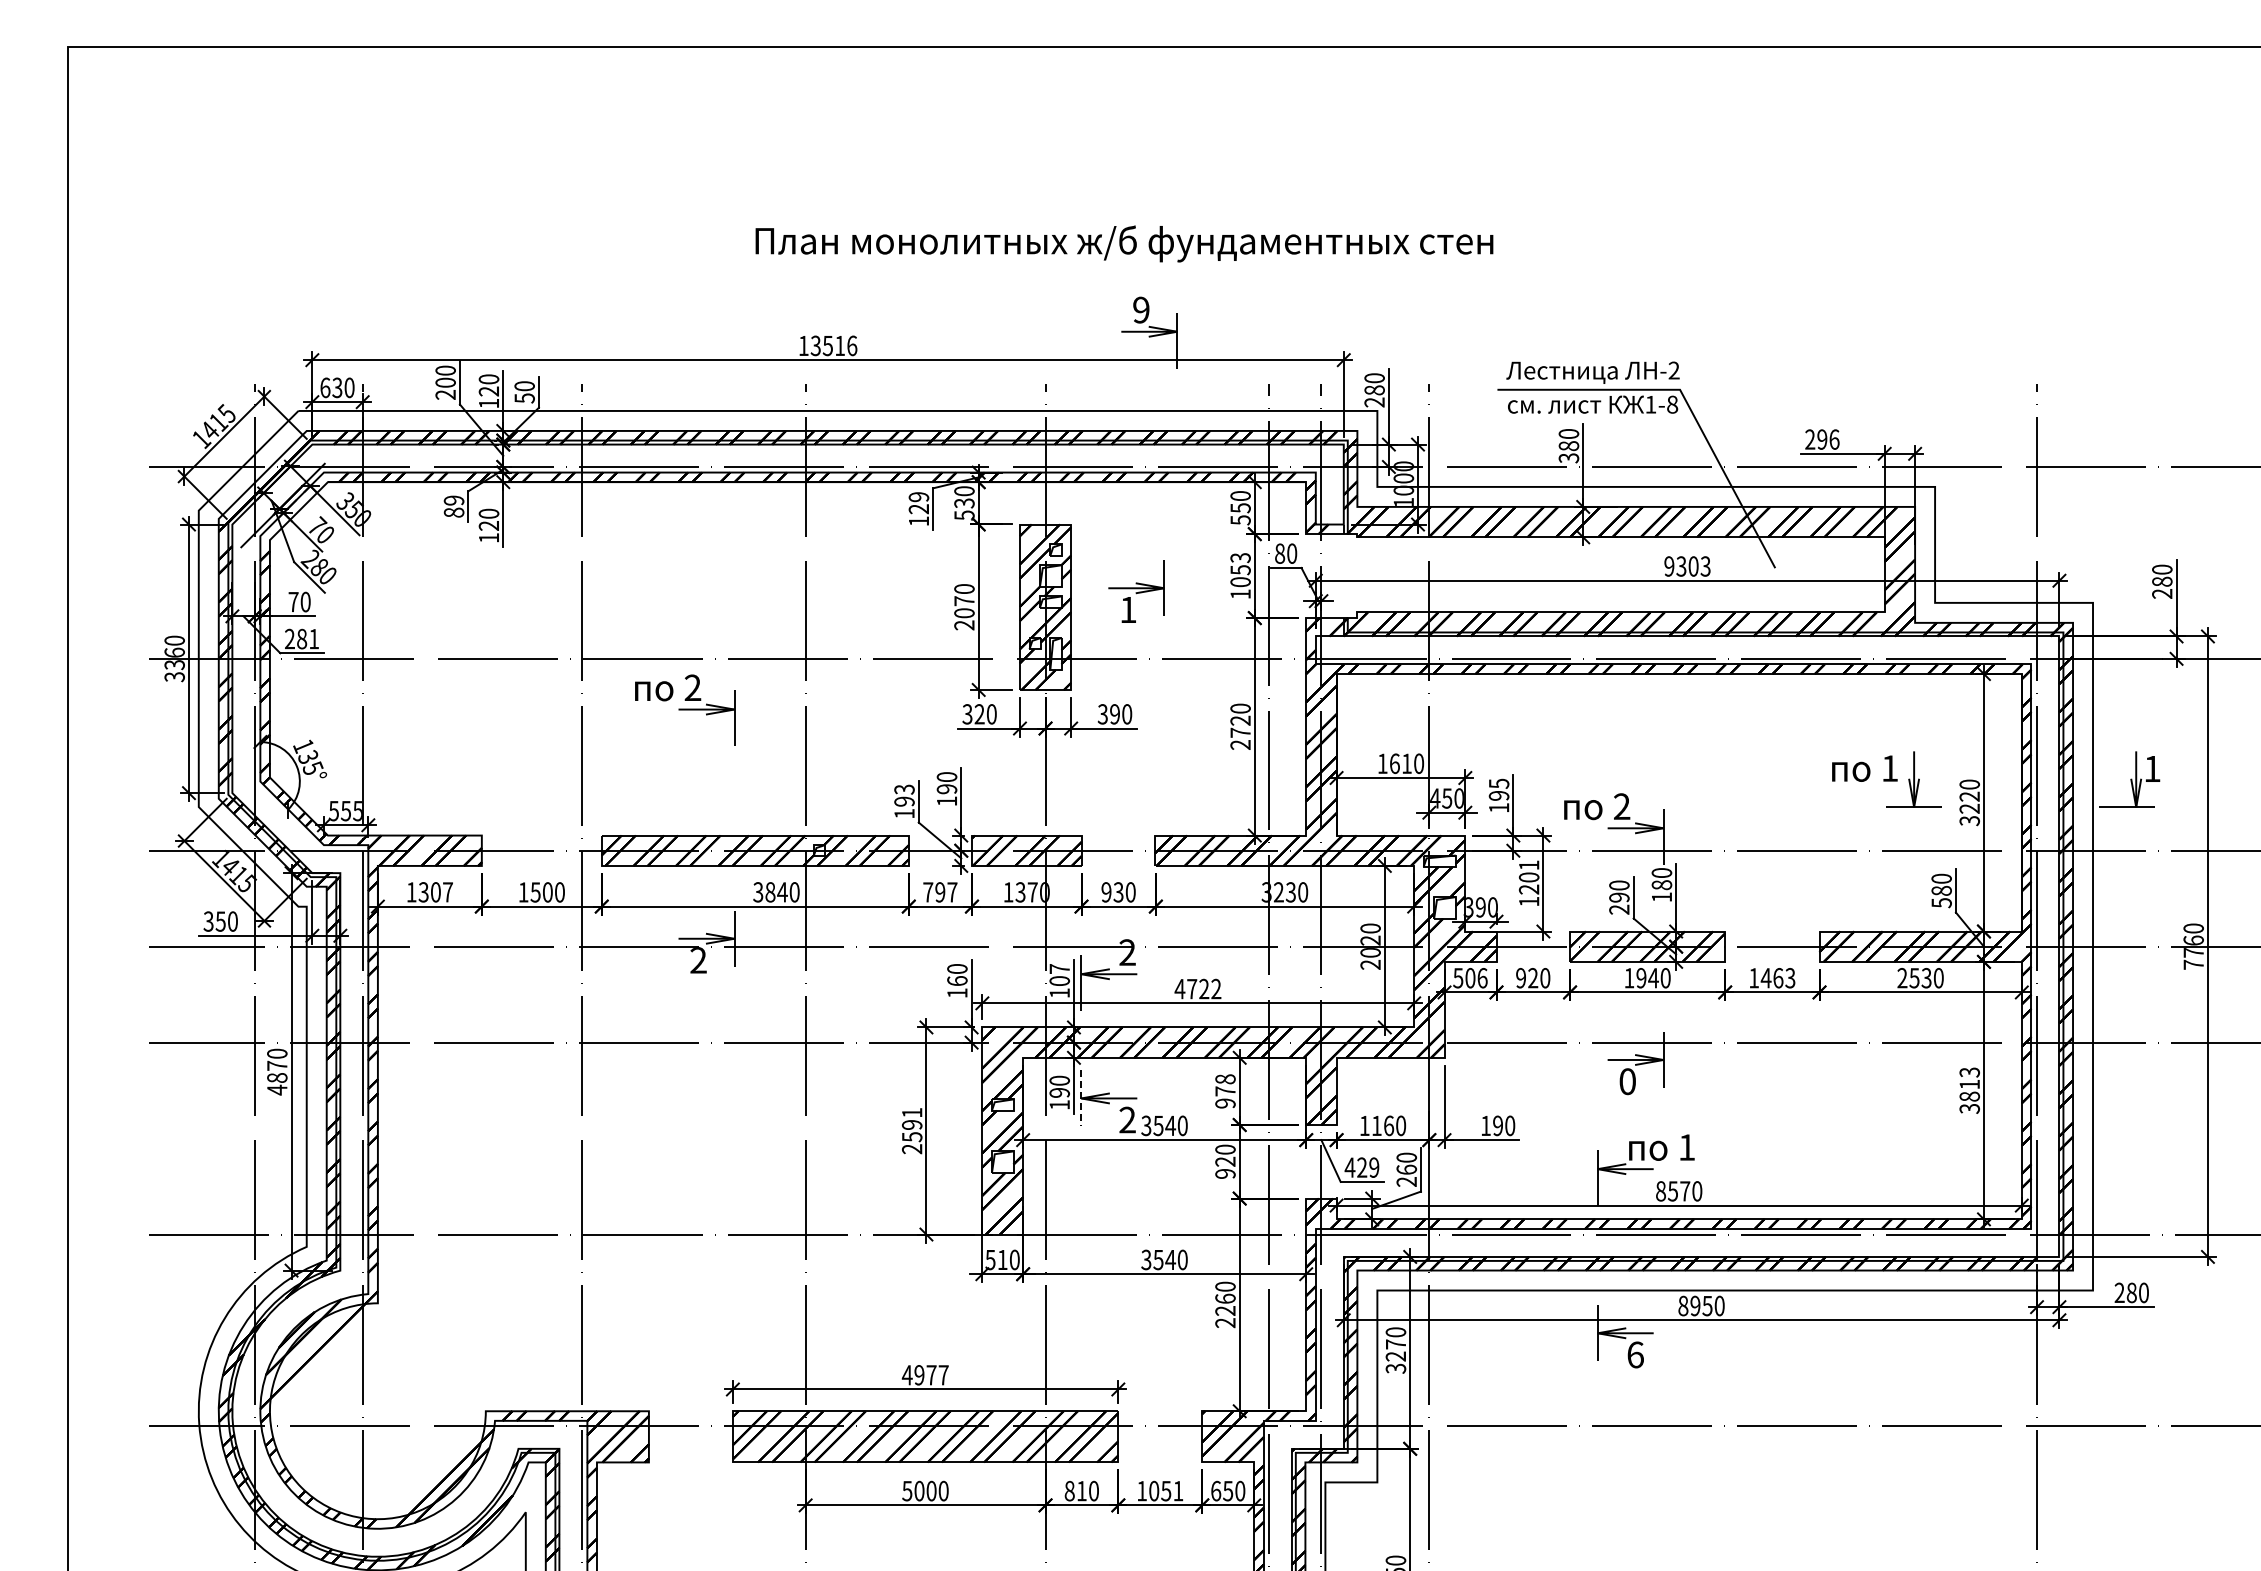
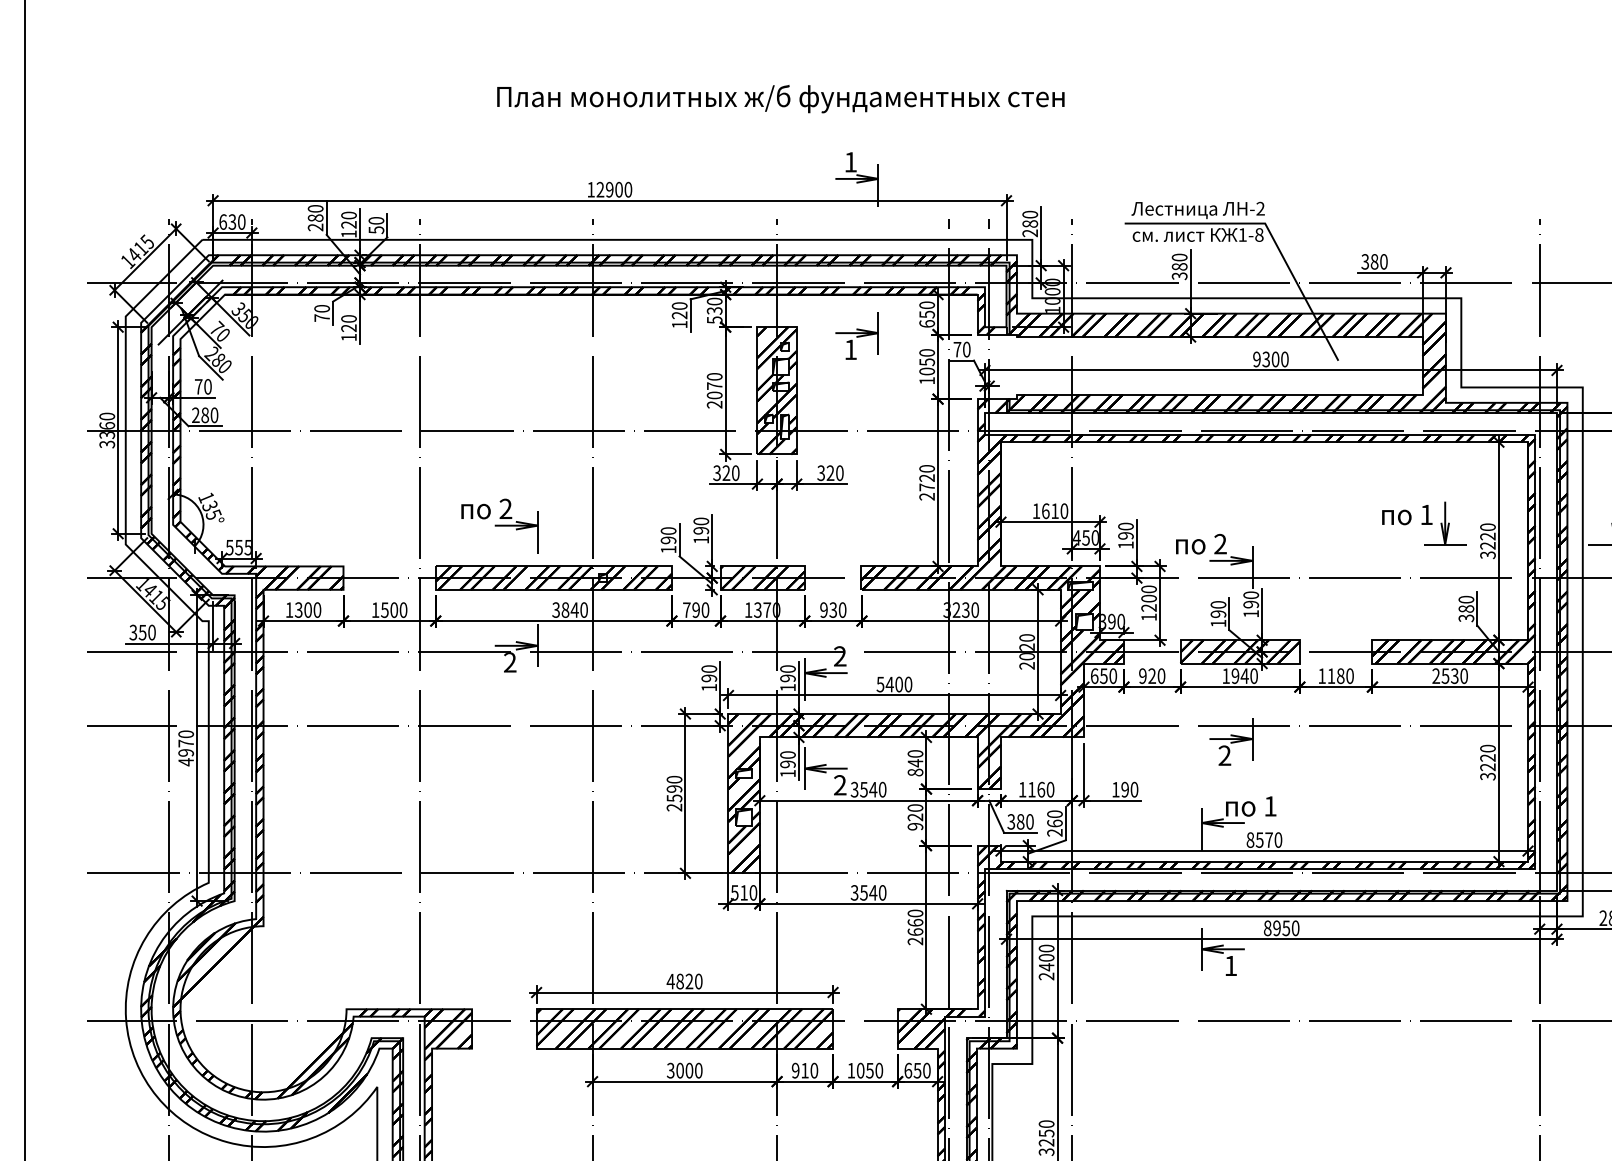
text: (1124, 243) -> (780, 98), moved
text: (1141, 309) -> (850, 161), 9 -> 1
text: (833, 345) -> (613, 189), 13516 -> 12900
text: (445, 382) -> (315, 217), 200 -> 280
text: (1822, 439) -> (1374, 261), 296 -> 380
text: (918, 497) -> (679, 306), 129 -> 120
text: (453, 506) -> (321, 313), 89 -> 70
text: (1240, 520) -> (927, 324), 550 -> 650
text: (1280, 553) -> (957, 349), 80 -> 70
text: (1240, 558) -> (927, 353), 1053 -> 1050
text: (1705, 566) -> (1284, 359), 9303 -> 9300
part: (1136, 591) -> (857, 335), moved
text: (314, 638) -> (214, 414), 281 -> 280
part: (685, 709) -> (500, 525), moved
text: (1115, 714) -> (830, 473), 390 -> 320
text: (1498, 783) -> (1125, 526), 195 -> 190
text: (904, 789) -> (668, 531), 193 -> 190
text: (1528, 865) -> (1148, 589), 1201 -> 1200
text: (1661, 885) -> (1250, 604), 180 -> 190
text: (447, 892) -> (317, 610), 1307 -> 1300
text: (952, 892) -> (705, 610), 797 -> 790
text: (1941, 902) -> (1466, 617), 580 -> 380
text: (1619, 909) -> (1218, 623), 290 -> 190
text: (1059, 975) -> (787, 674), 107 -> 190
text: (1470, 978) -> (1103, 676), 506 -> 650
text: (1777, 978) -> (1340, 676), 1463 -> 1180
text: (957, 981) -> (709, 678), 160 -> 190
text: (1197, 989) -> (893, 684), 4722 -> 5400
text: (277, 1077) -> (186, 752), 4870 -> 4970
text: (1627, 1081) -> (1224, 755), 0 -> 2
text: (1969, 1084) -> (1487, 757), 3813 -> 3220
text: (1225, 1091) -> (915, 763), 978 -> 840
line: (1081, 1098) -> (804, 768), dashed -> solid
text: (912, 1112) -> (674, 779), 2591 -> 2590
text: (1361, 1167) -> (1020, 821), 429 -> 380
text: (1225, 1310) -> (915, 931), 2260 -> 2660
text: (1635, 1354) -> (1230, 965), 6 -> 1
text: (1395, 1356) -> (1046, 967), 3270 -> 2400
text: (931, 1375) -> (689, 981), 4977 -> 4820
text: (907, 1490) -> (670, 1070), 5000 -> 3000
text: (1178, 1490) -> (879, 1070), 1051 -> 1050
text: (1069, 1491) -> (795, 1070), 810 -> 910

